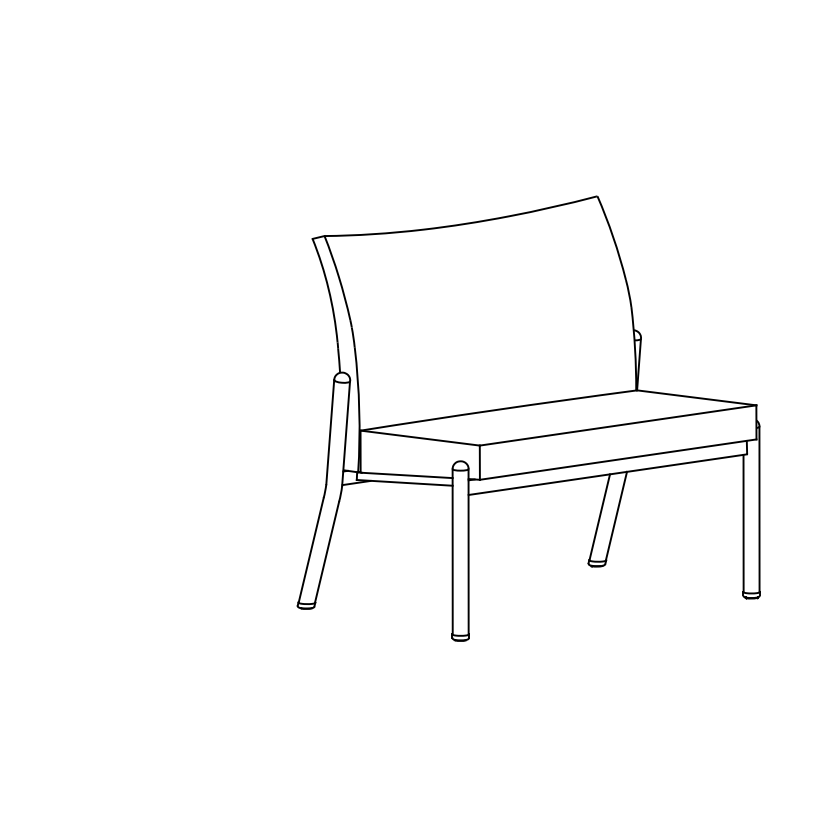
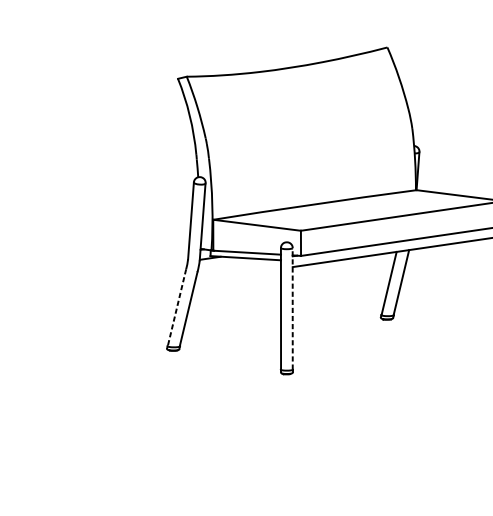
line: (311, 550) -> (177, 307), solid -> dashed
line: (468, 551) -> (292, 308), solid -> dashed

